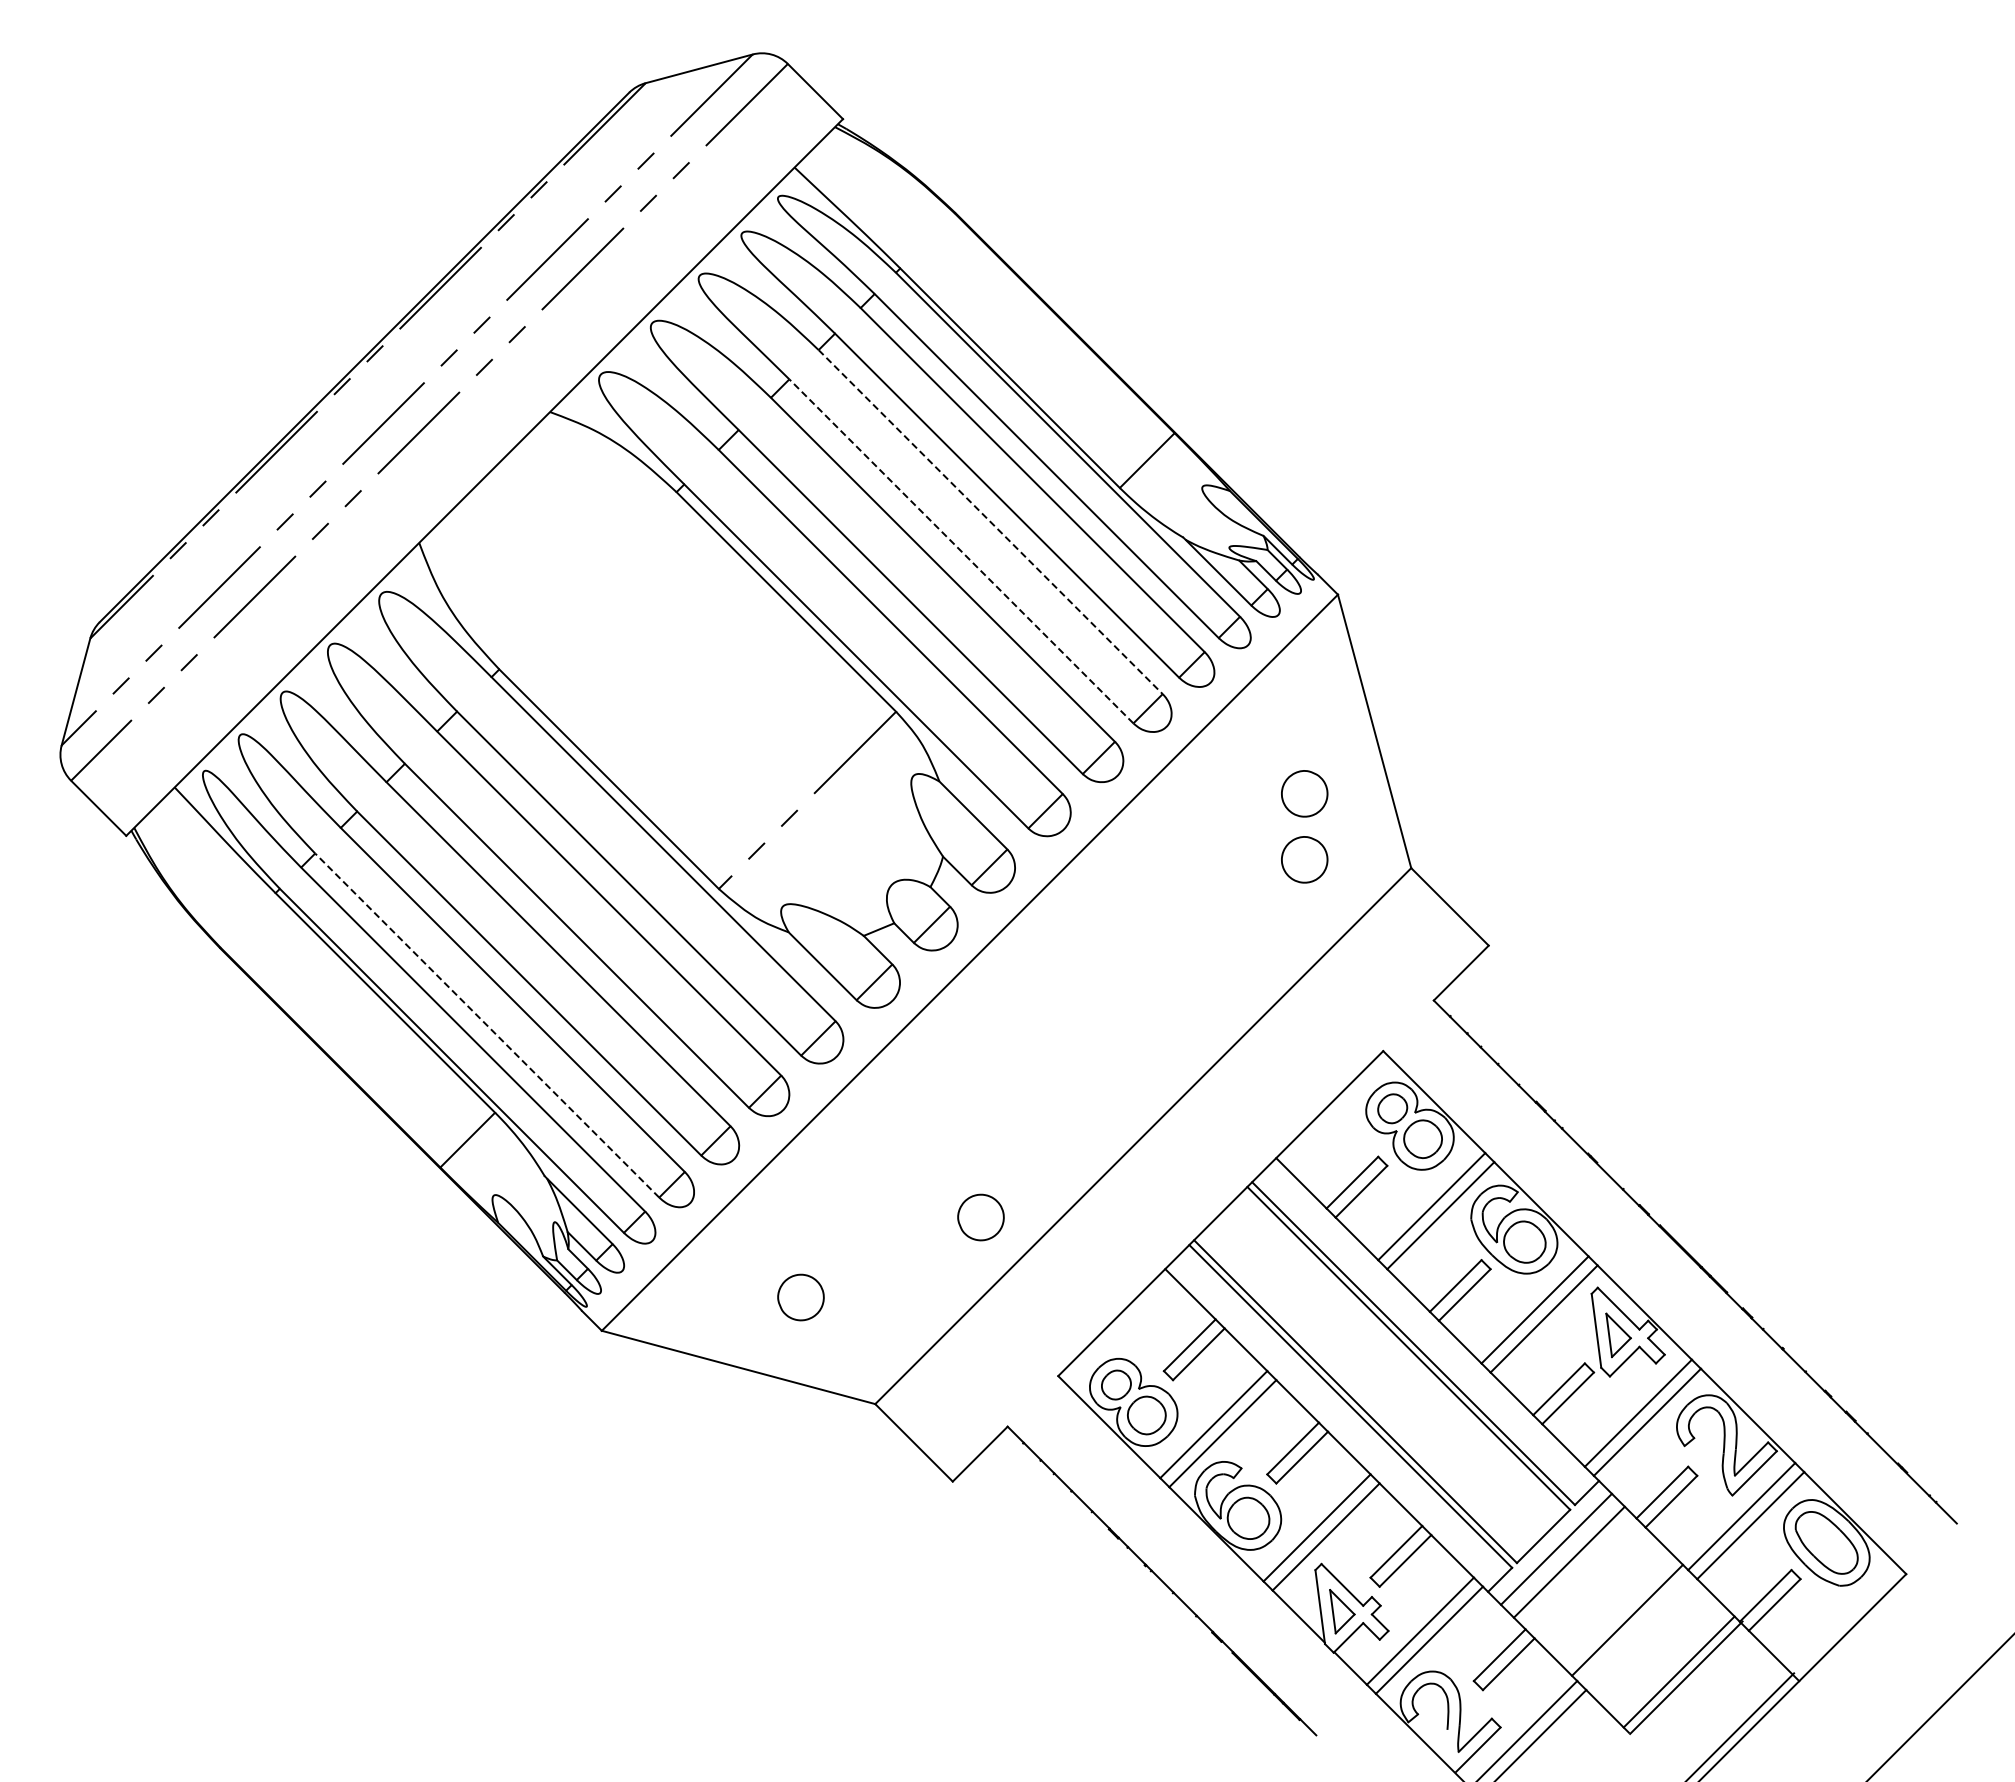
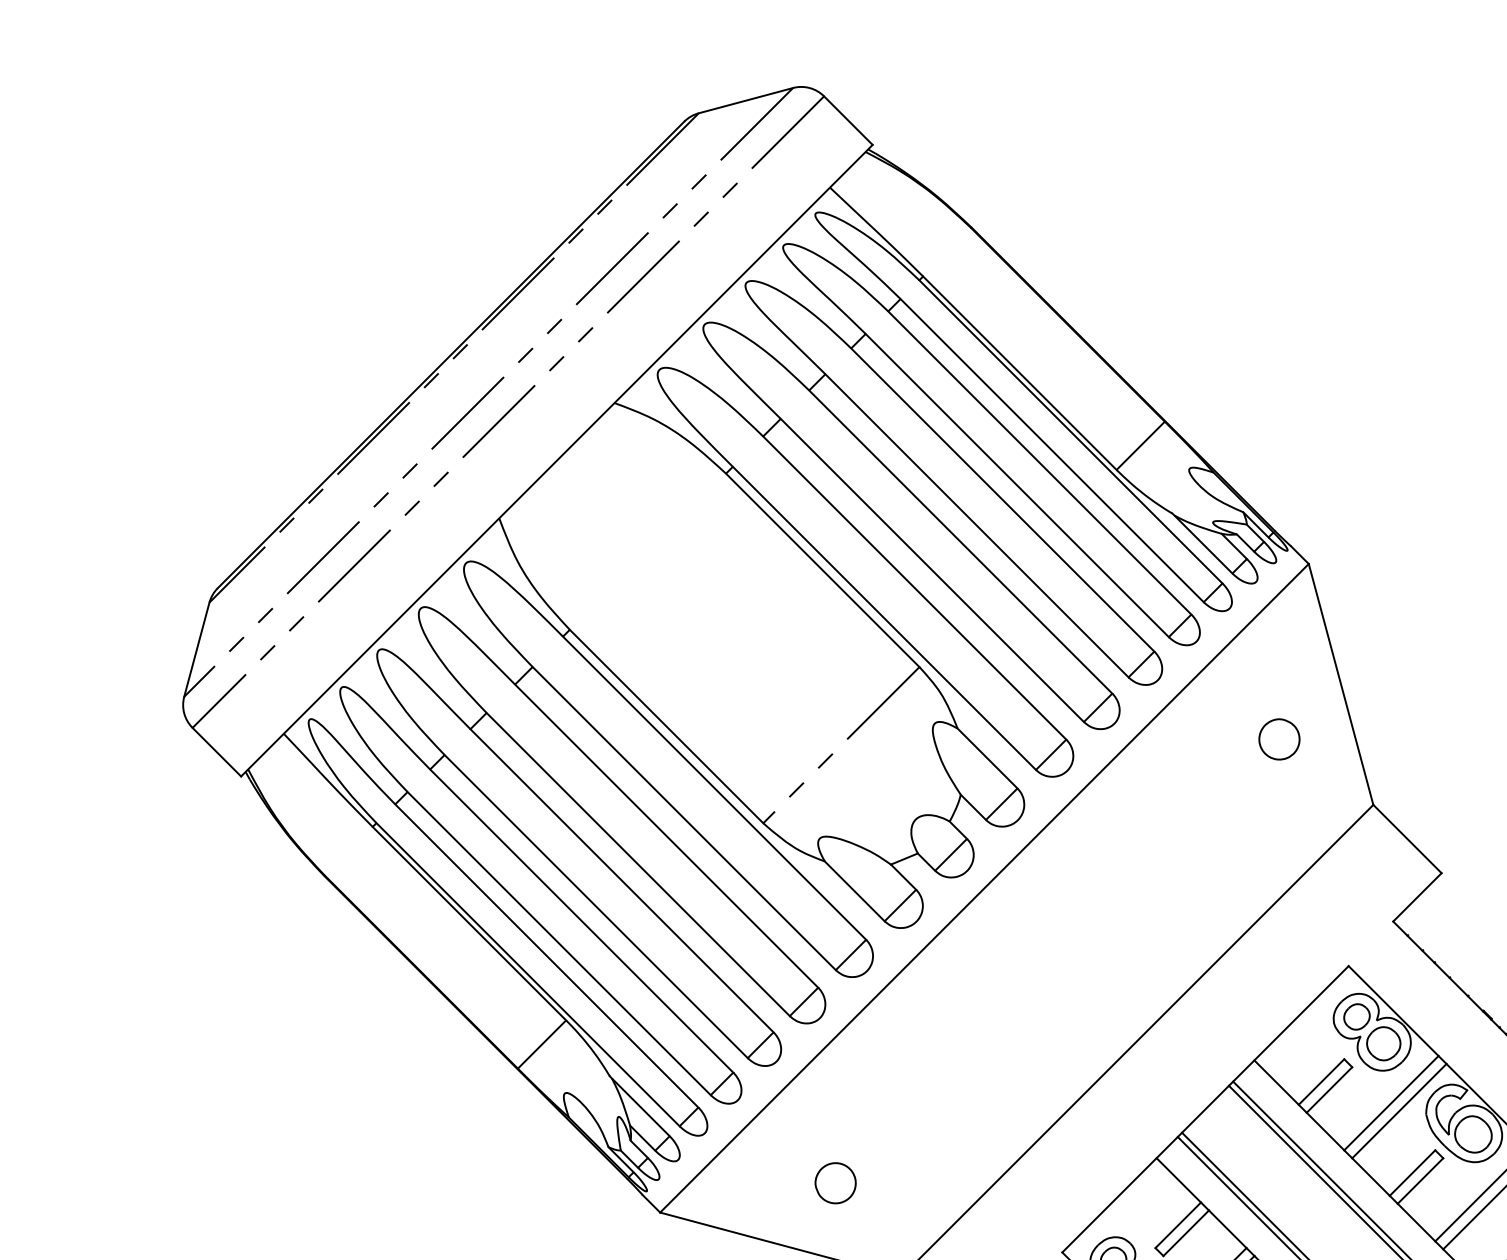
line: (991, 522) -> (1003, 500), dashed -> solid
line: (961, 551) -> (977, 525), dashed -> solid
part: (1304, 859) -> (1279, 797), removed
line: (486, 1025) -> (558, 943), dashed -> solid
part: (980, 1217) -> (993, 1112), removed

